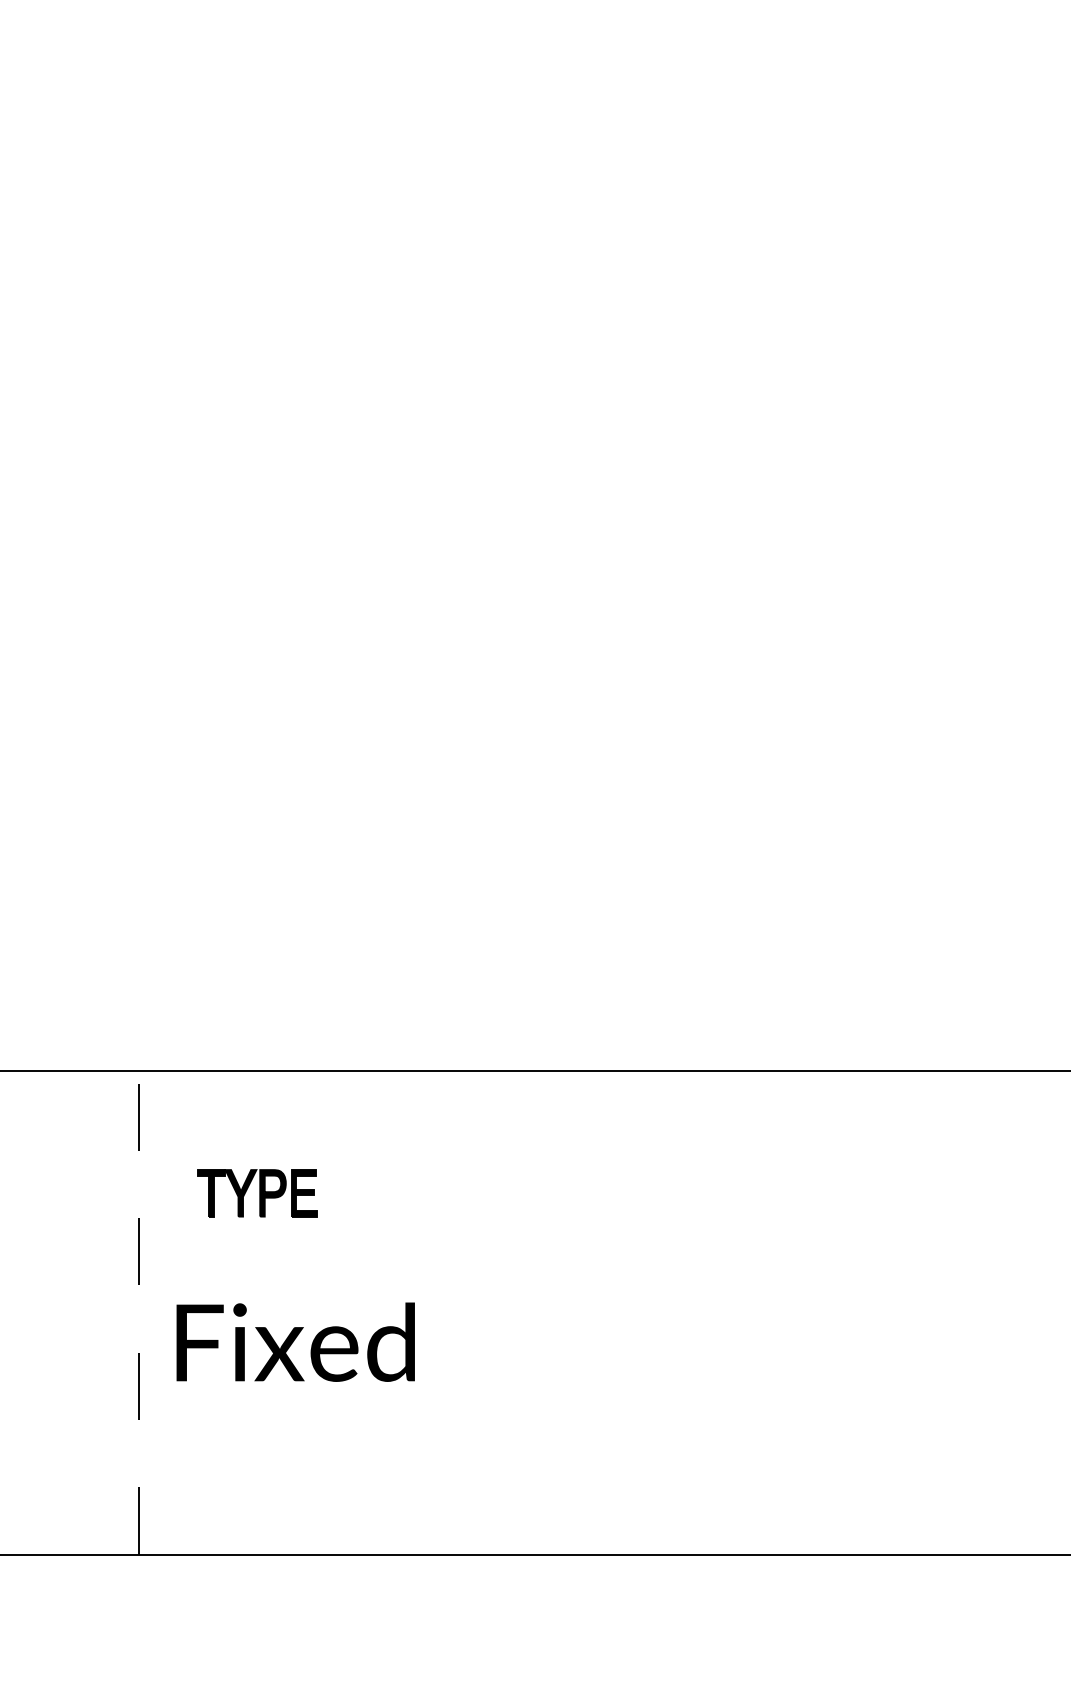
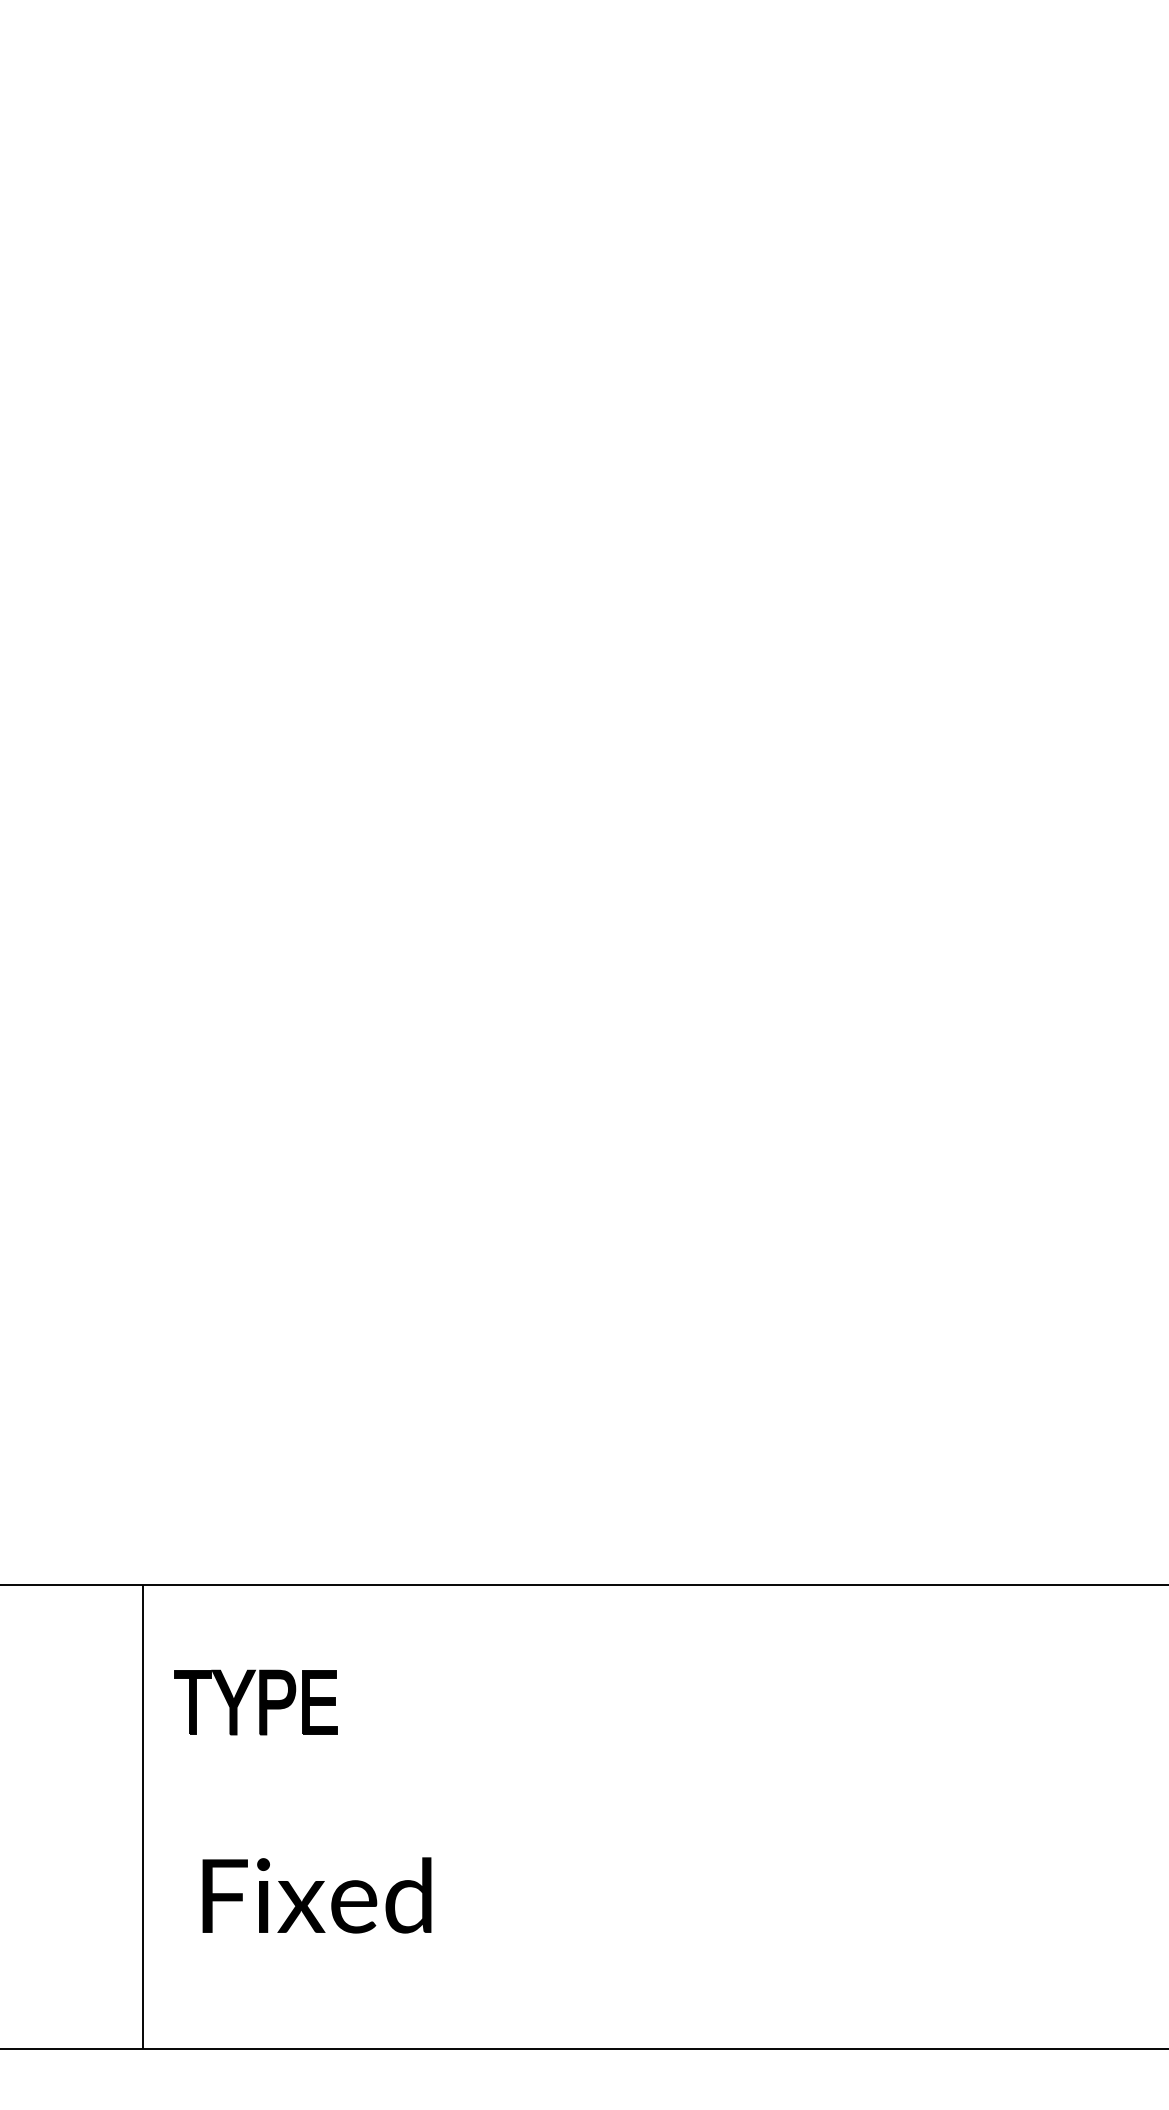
part: (256, 1193) -> (255, 1702), size x1.43
line: (138, 1312) -> (142, 1816), dashed -> solid
text: (295, 1342) -> (316, 1895), moved

